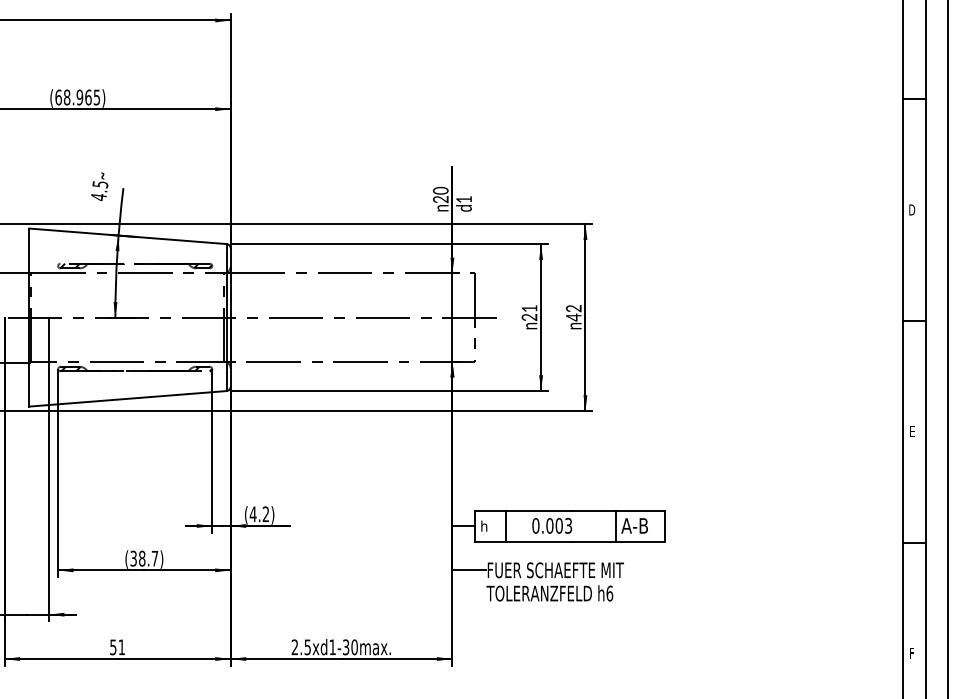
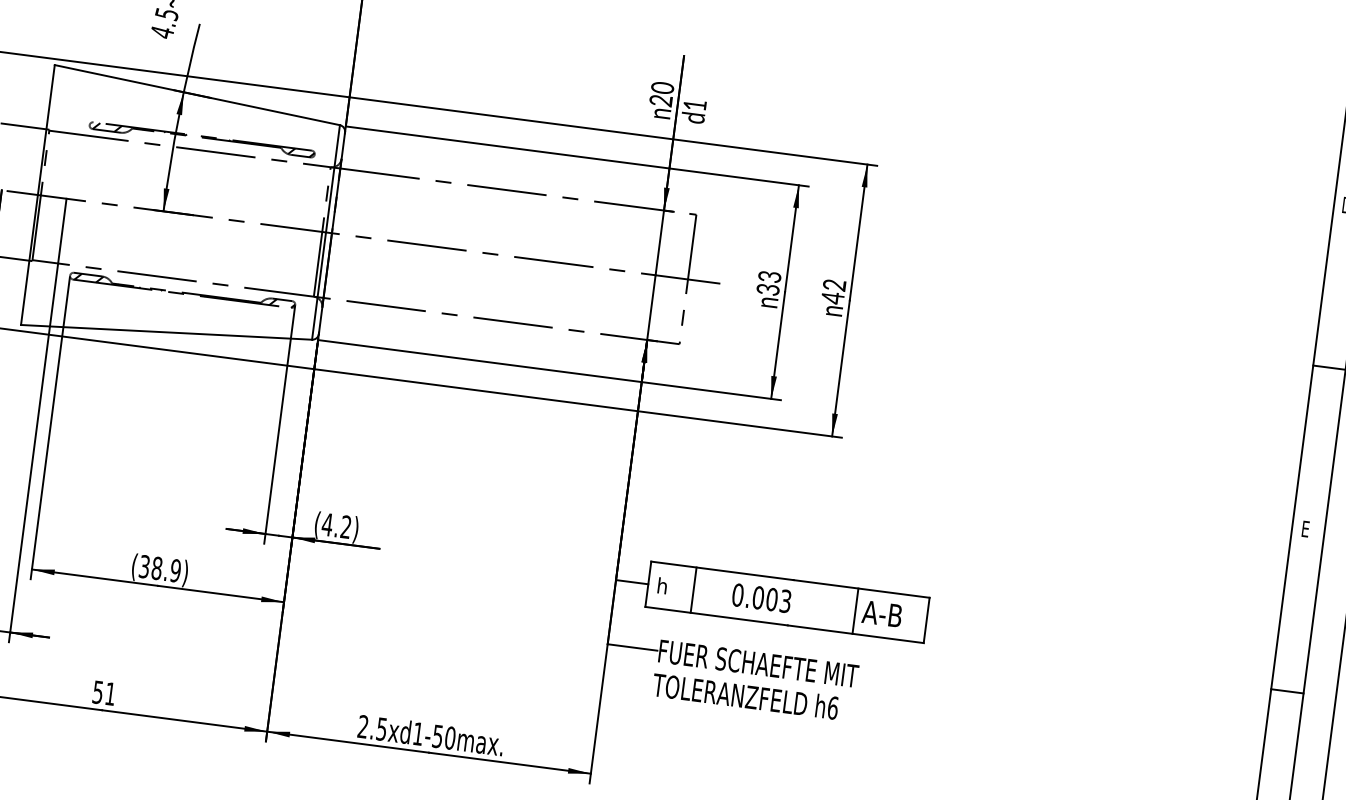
text: (529, 313) -> (768, 283), 21 -> 33
text: (154, 558) -> (174, 570), (38.7) -> (38.9)
text: (346, 646) -> (438, 735), 2.5xd1-30max. -> 2.5xd1-50max.

